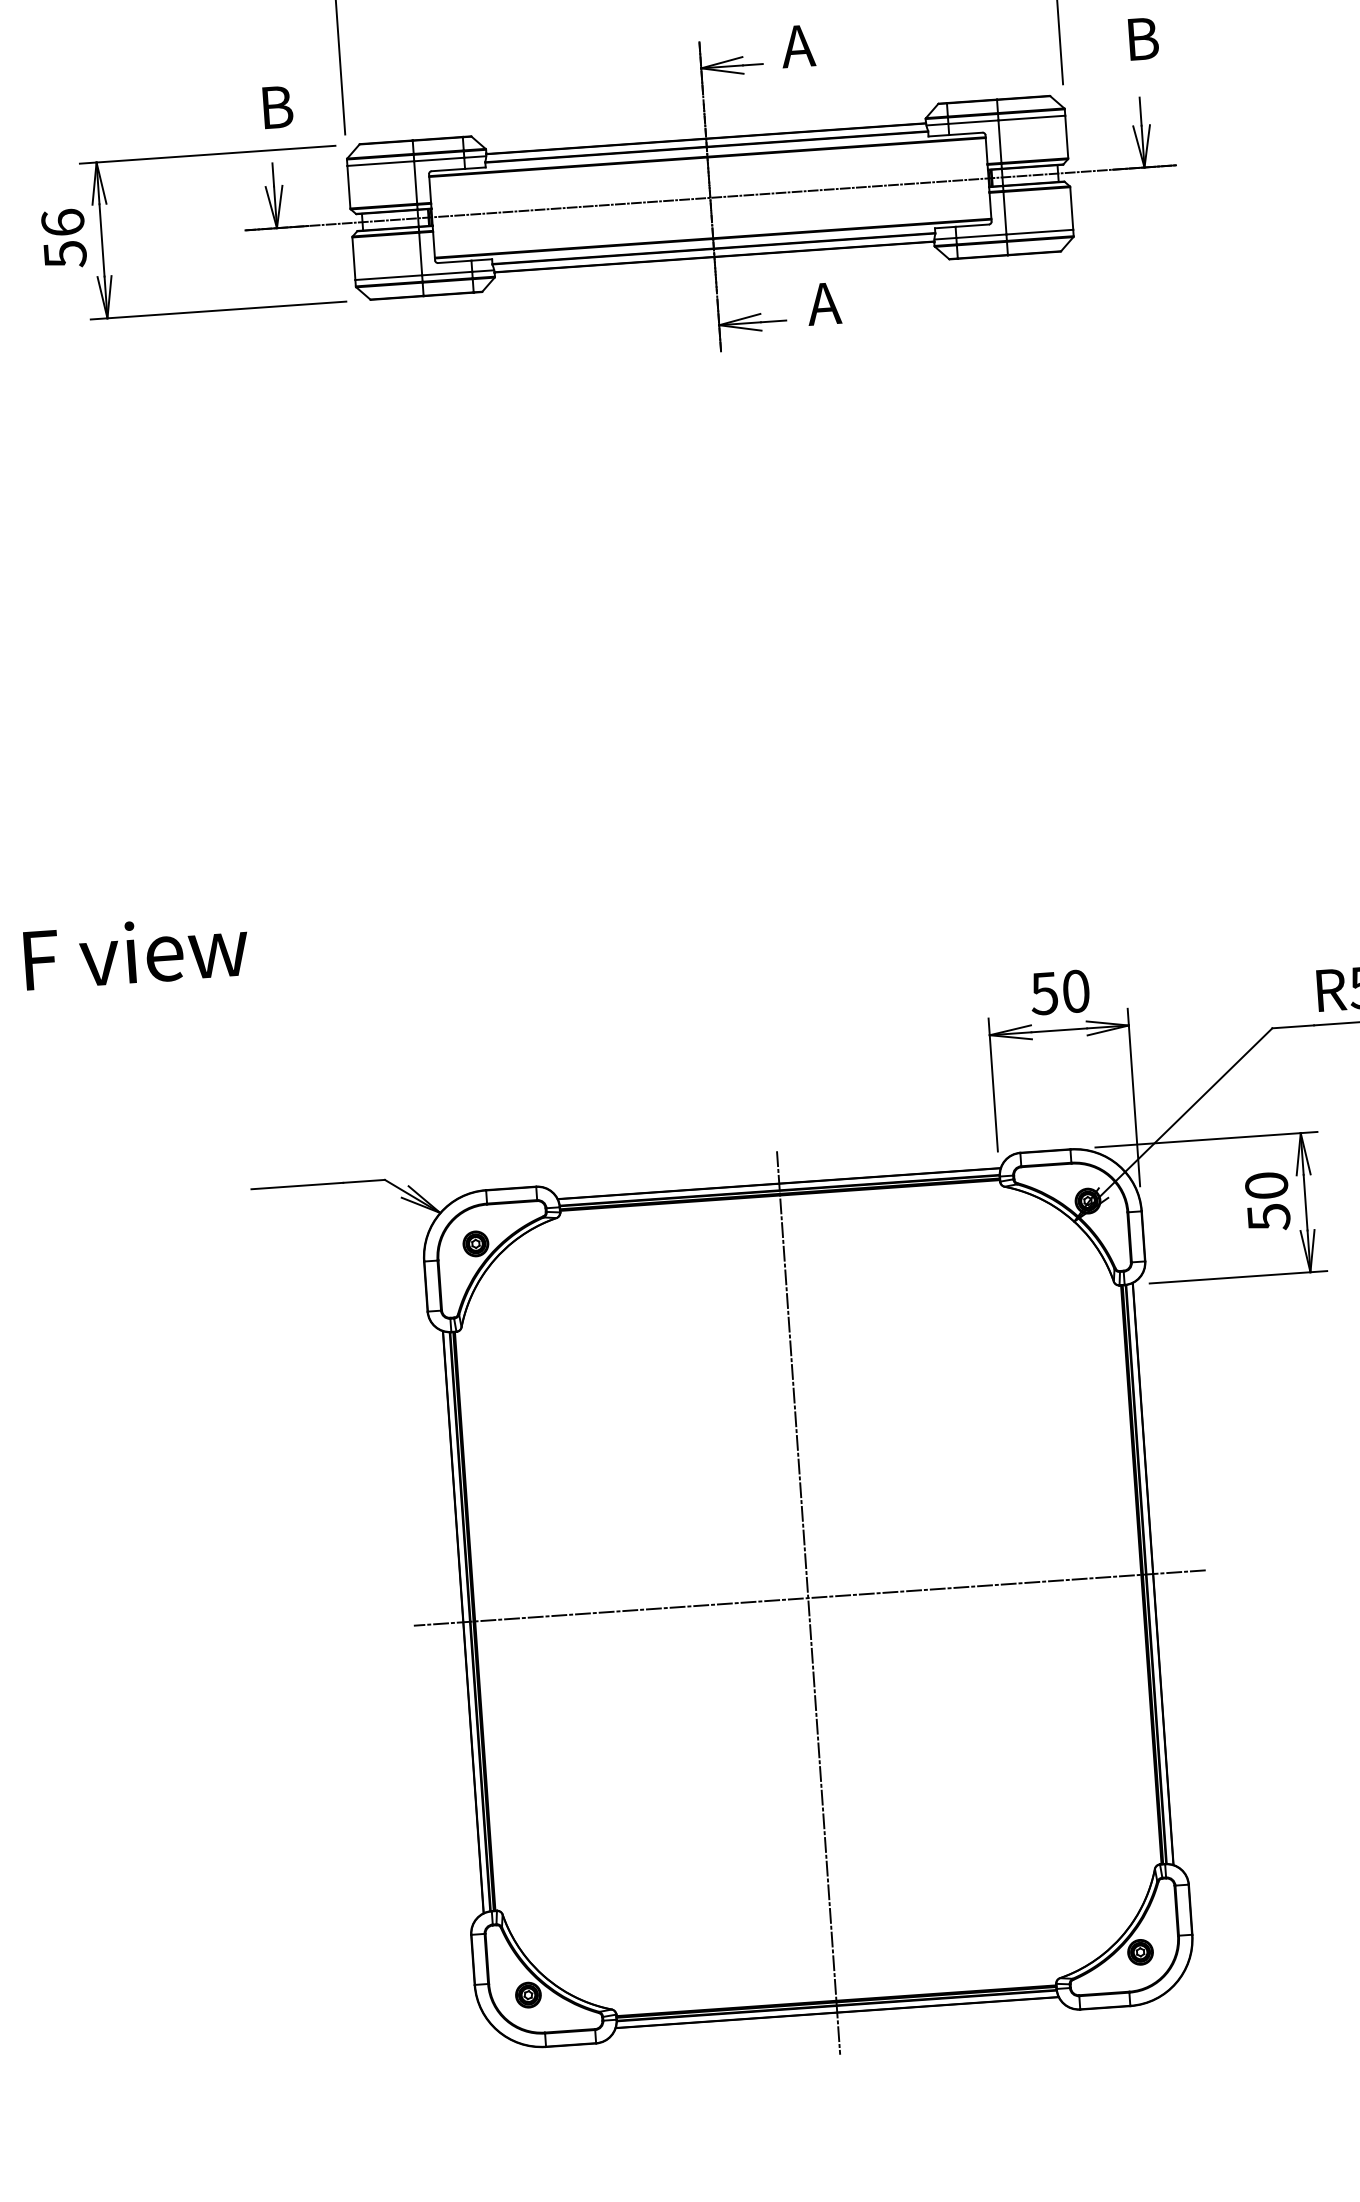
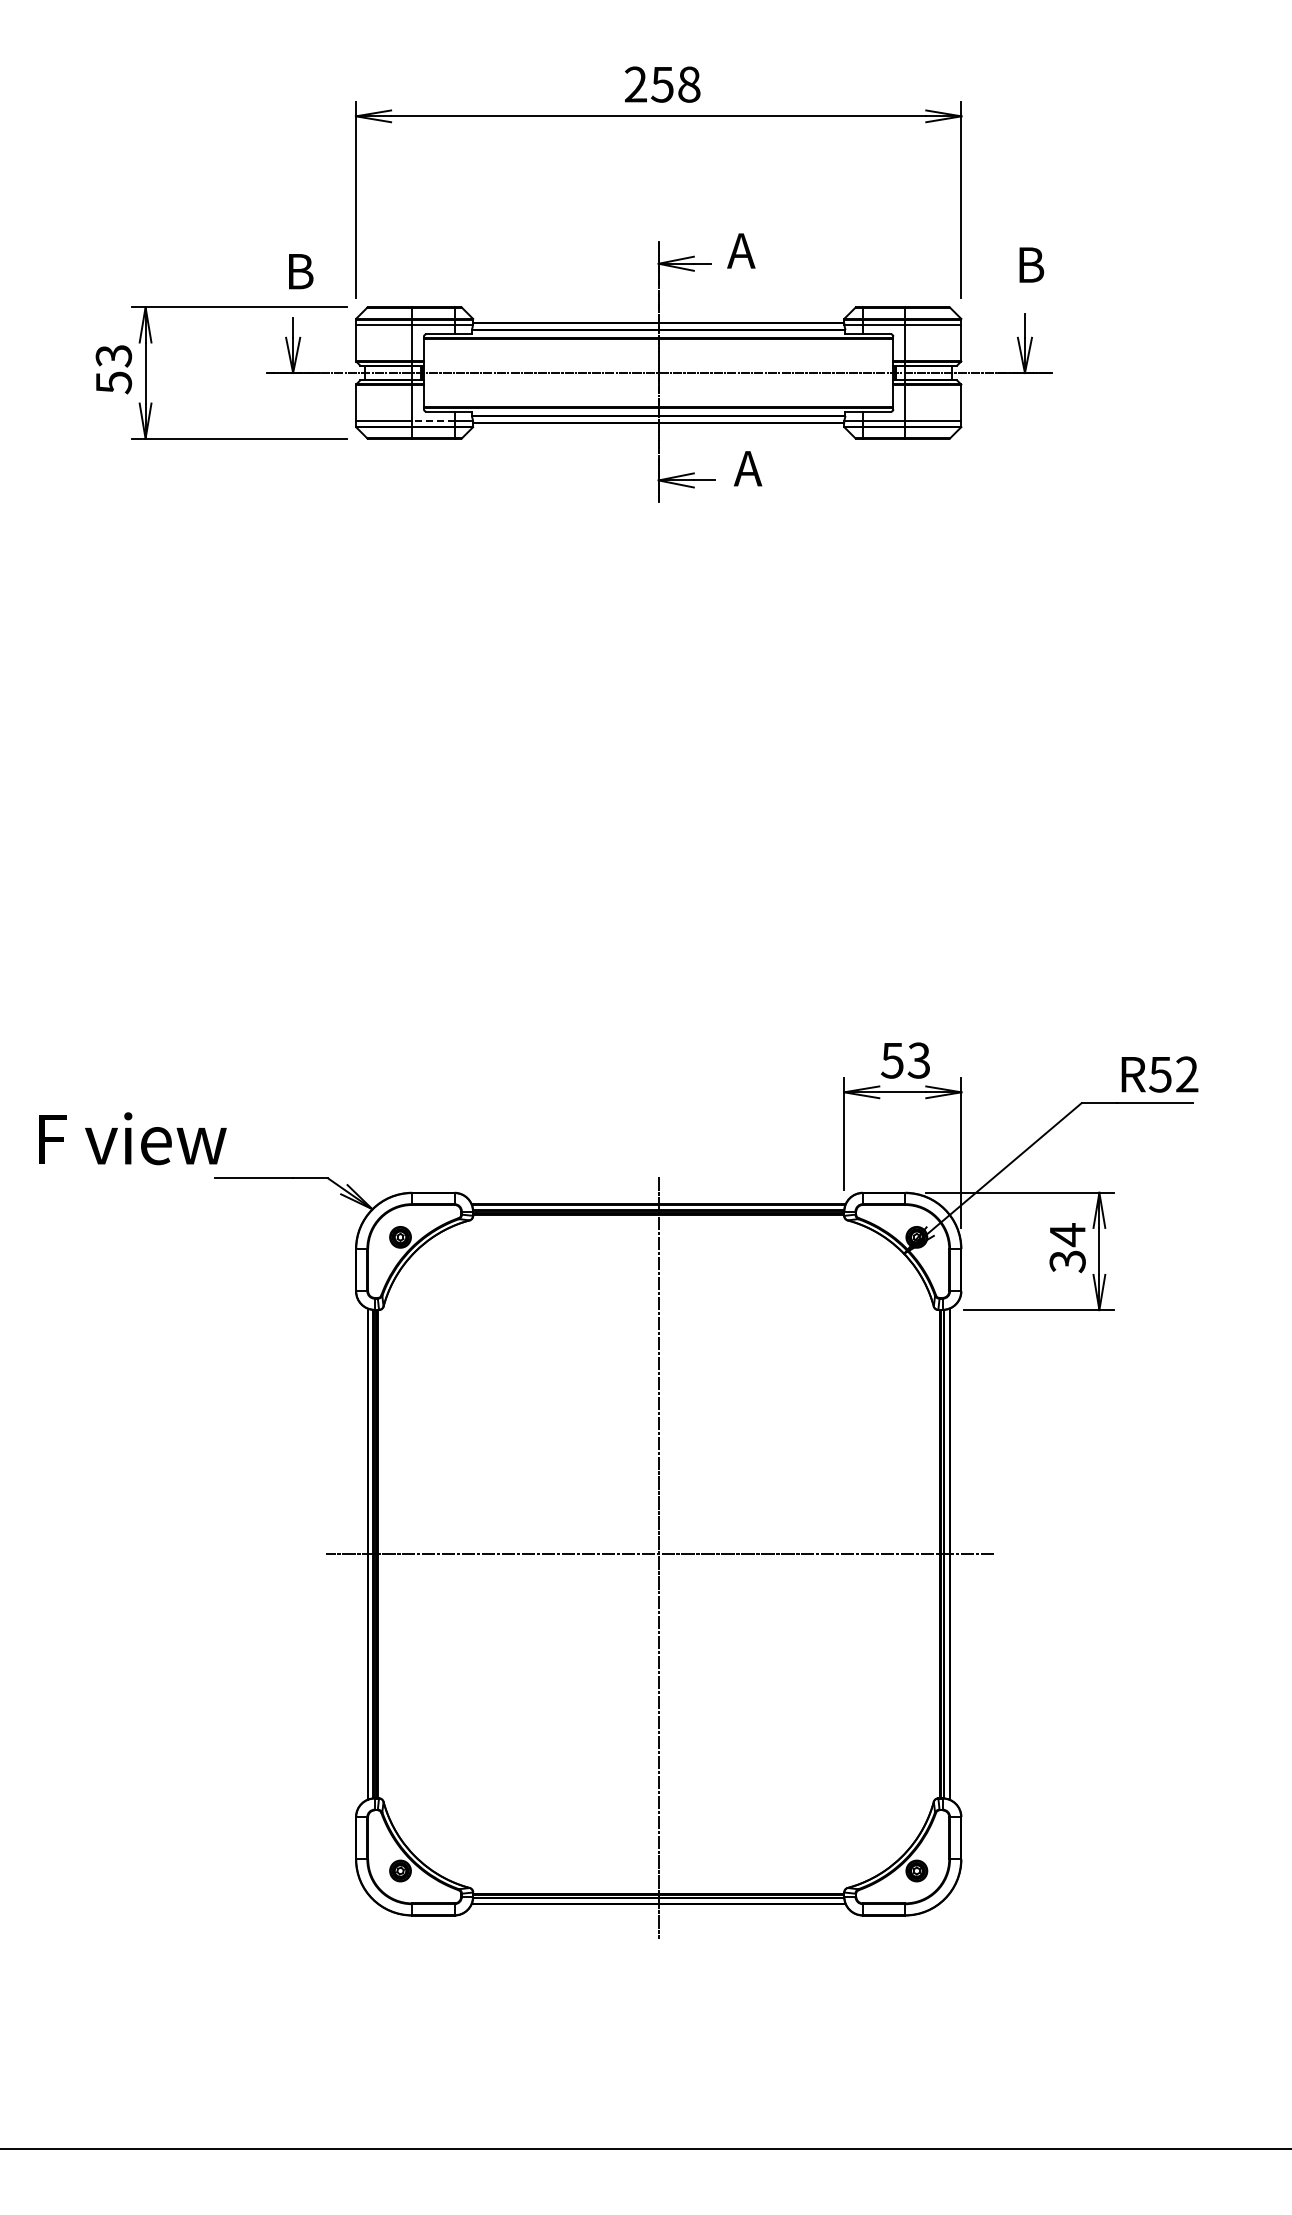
text: (62, 222) -> (113, 355), 56 -> 53
line: (446, 274) -> (432, 421), solid -> dashed
text: (136, 952) -> (132, 1138), moved
text: (1075, 991) -> (918, 1060), 50 -> 53
text: (1267, 1201) -> (1067, 1248), 50 -> 34

